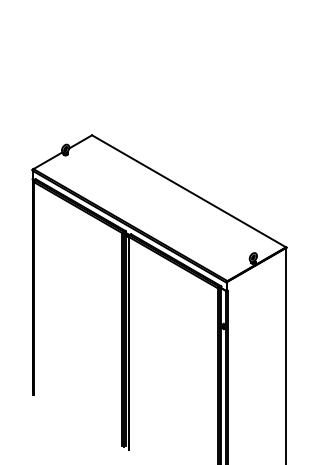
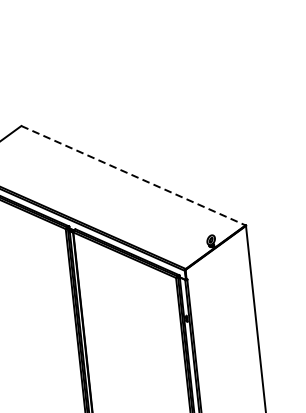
line: (189, 191) -> (133, 175), solid -> dashed

